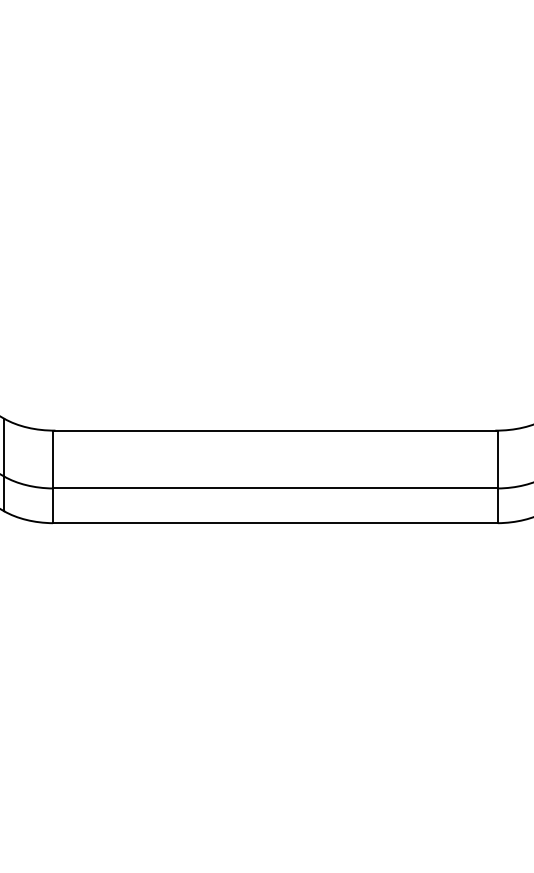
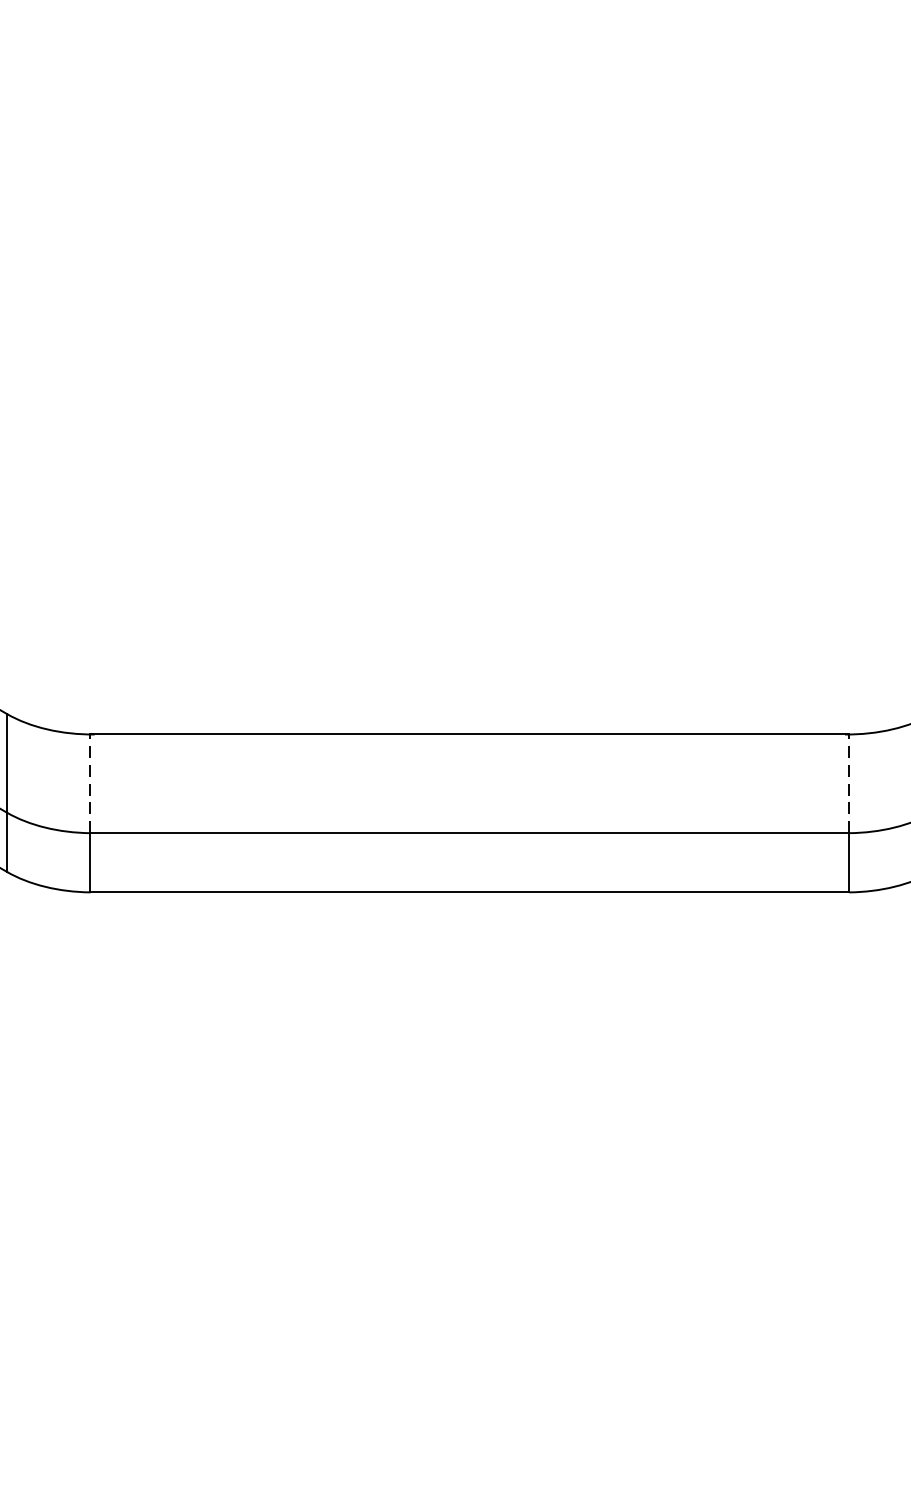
line: (52, 459) -> (89, 783), solid -> dashed
line: (497, 459) -> (848, 783), solid -> dashed

